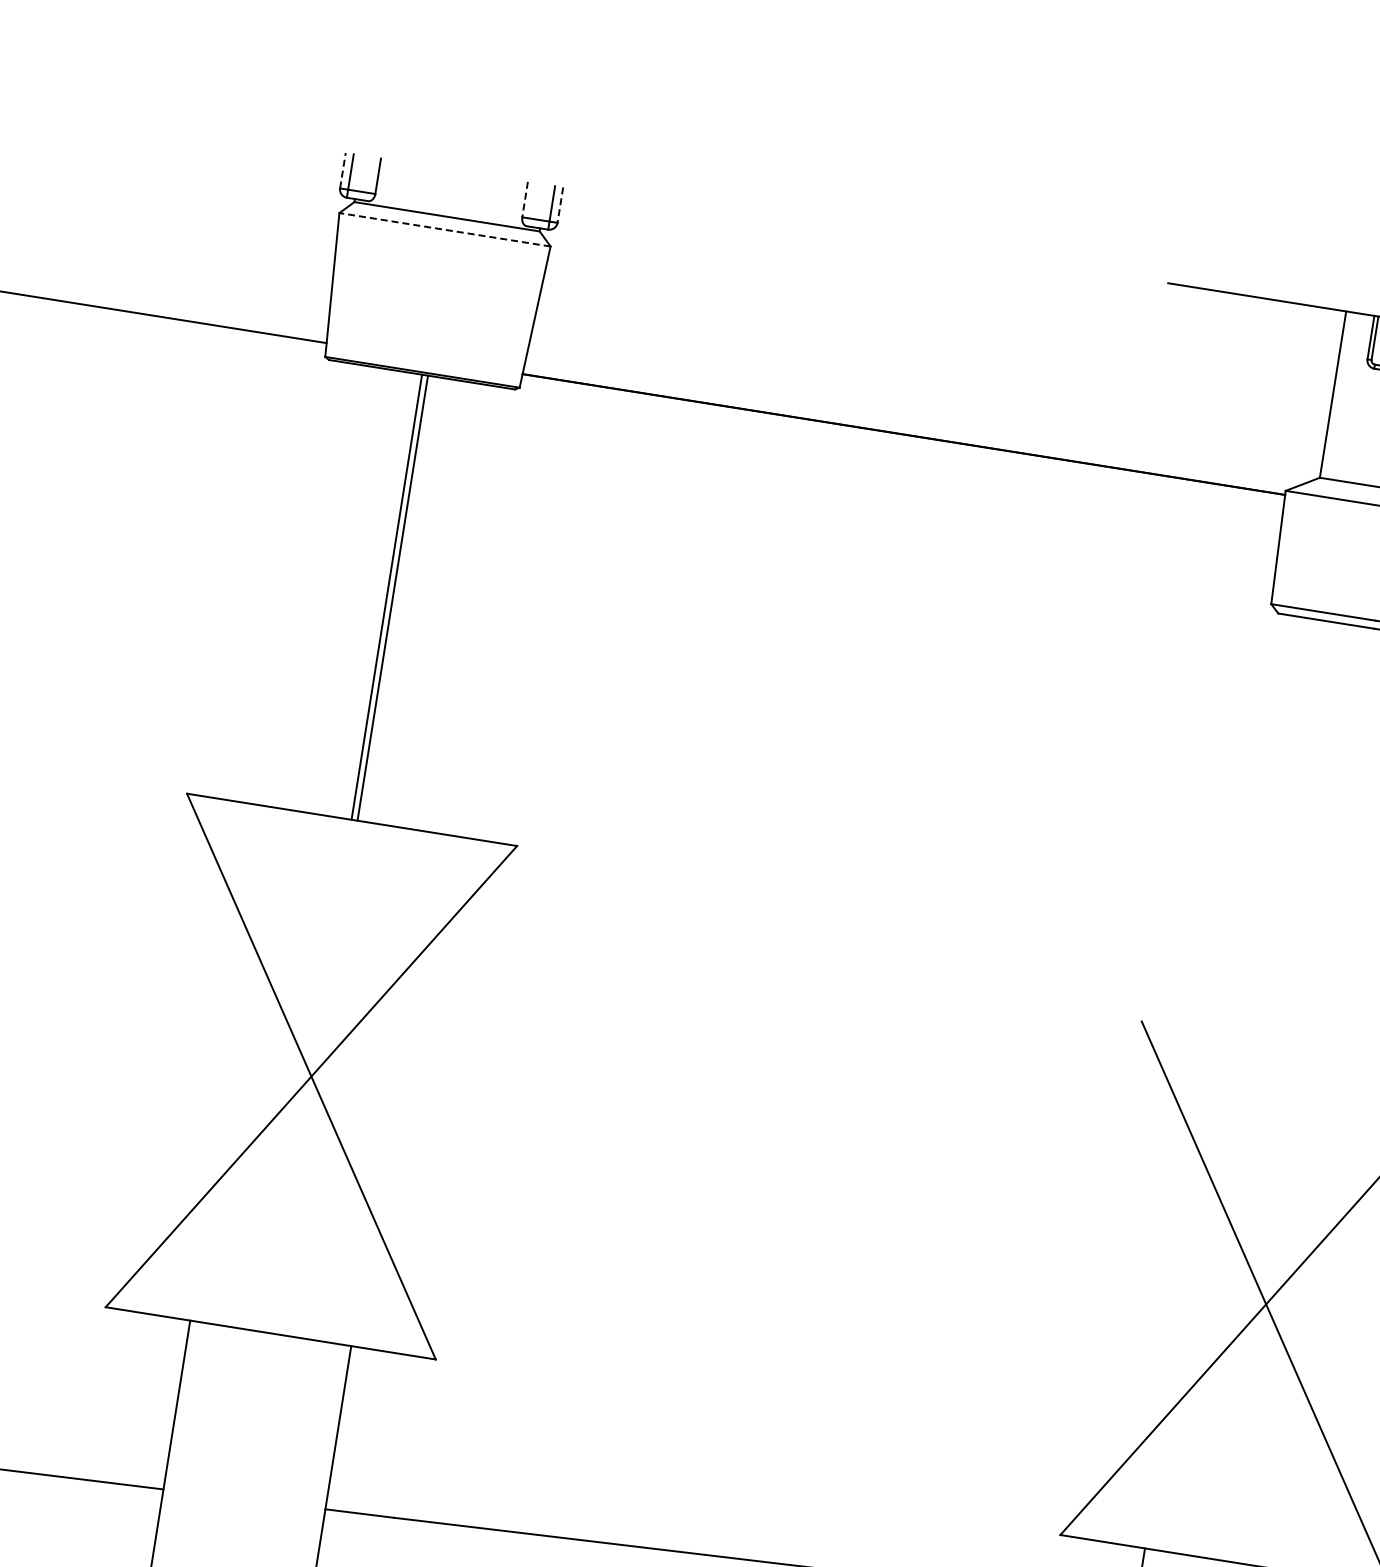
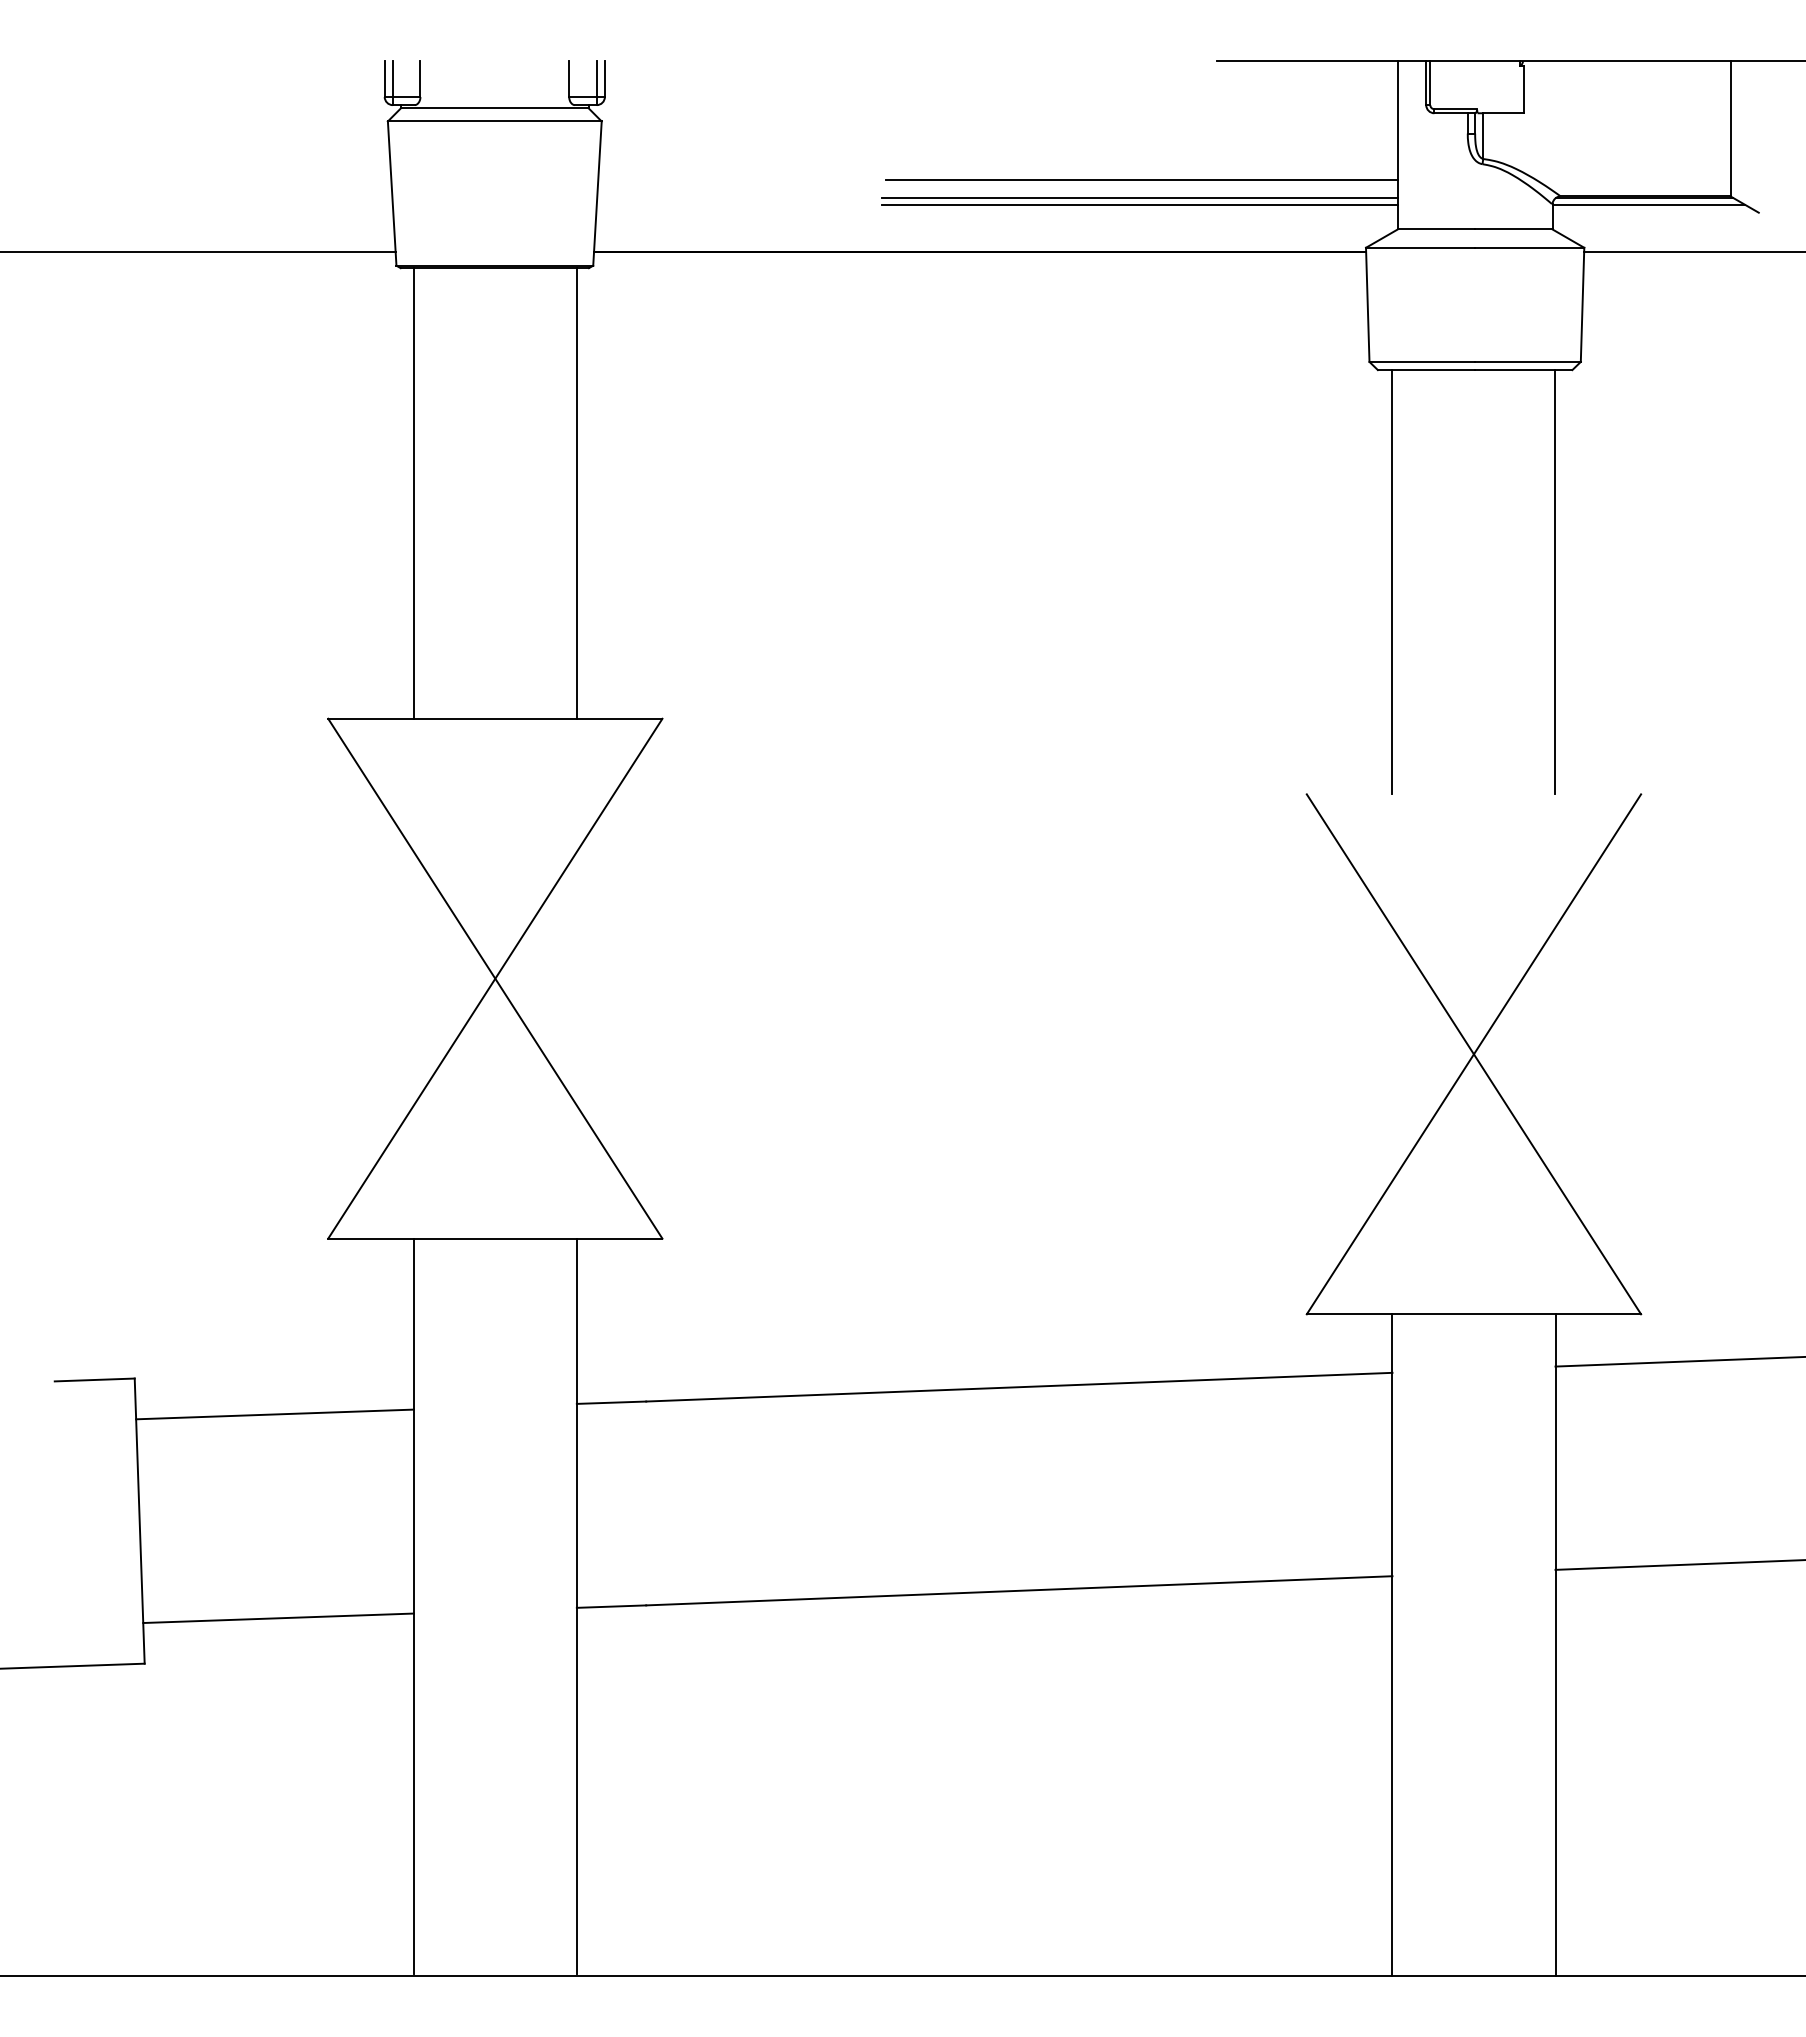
line: (342, 171) -> (384, 79), dashed -> solid
line: (525, 200) -> (569, 79), dashed -> solid
line: (559, 205) -> (604, 79), dashed -> solid
line: (444, 229) -> (494, 121), dashed -> solid
line: (1074, 389) -> (1141, 180), added
line: (1069, 406) -> (1139, 198), added
line: (1068, 412) -> (1139, 204), added
line: (386, 597) -> (413, 493), moved
line: (392, 598) -> (576, 493), moved
line: (1259, 825) -> (1392, 582), added

